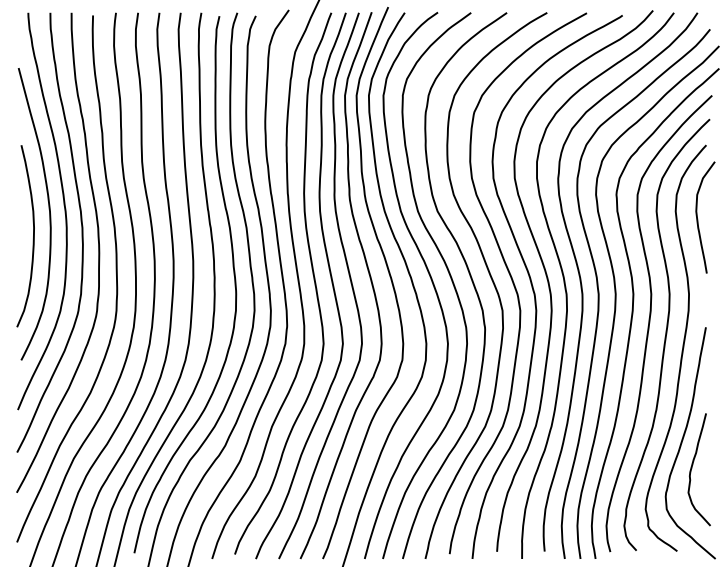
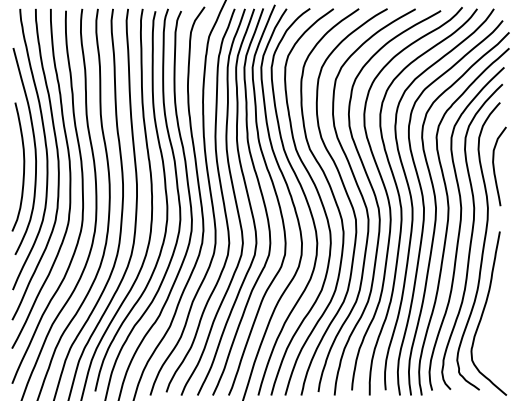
curve: (698, 219) -> (494, 167), moved
curve: (692, 468) -> (490, 331), removed

